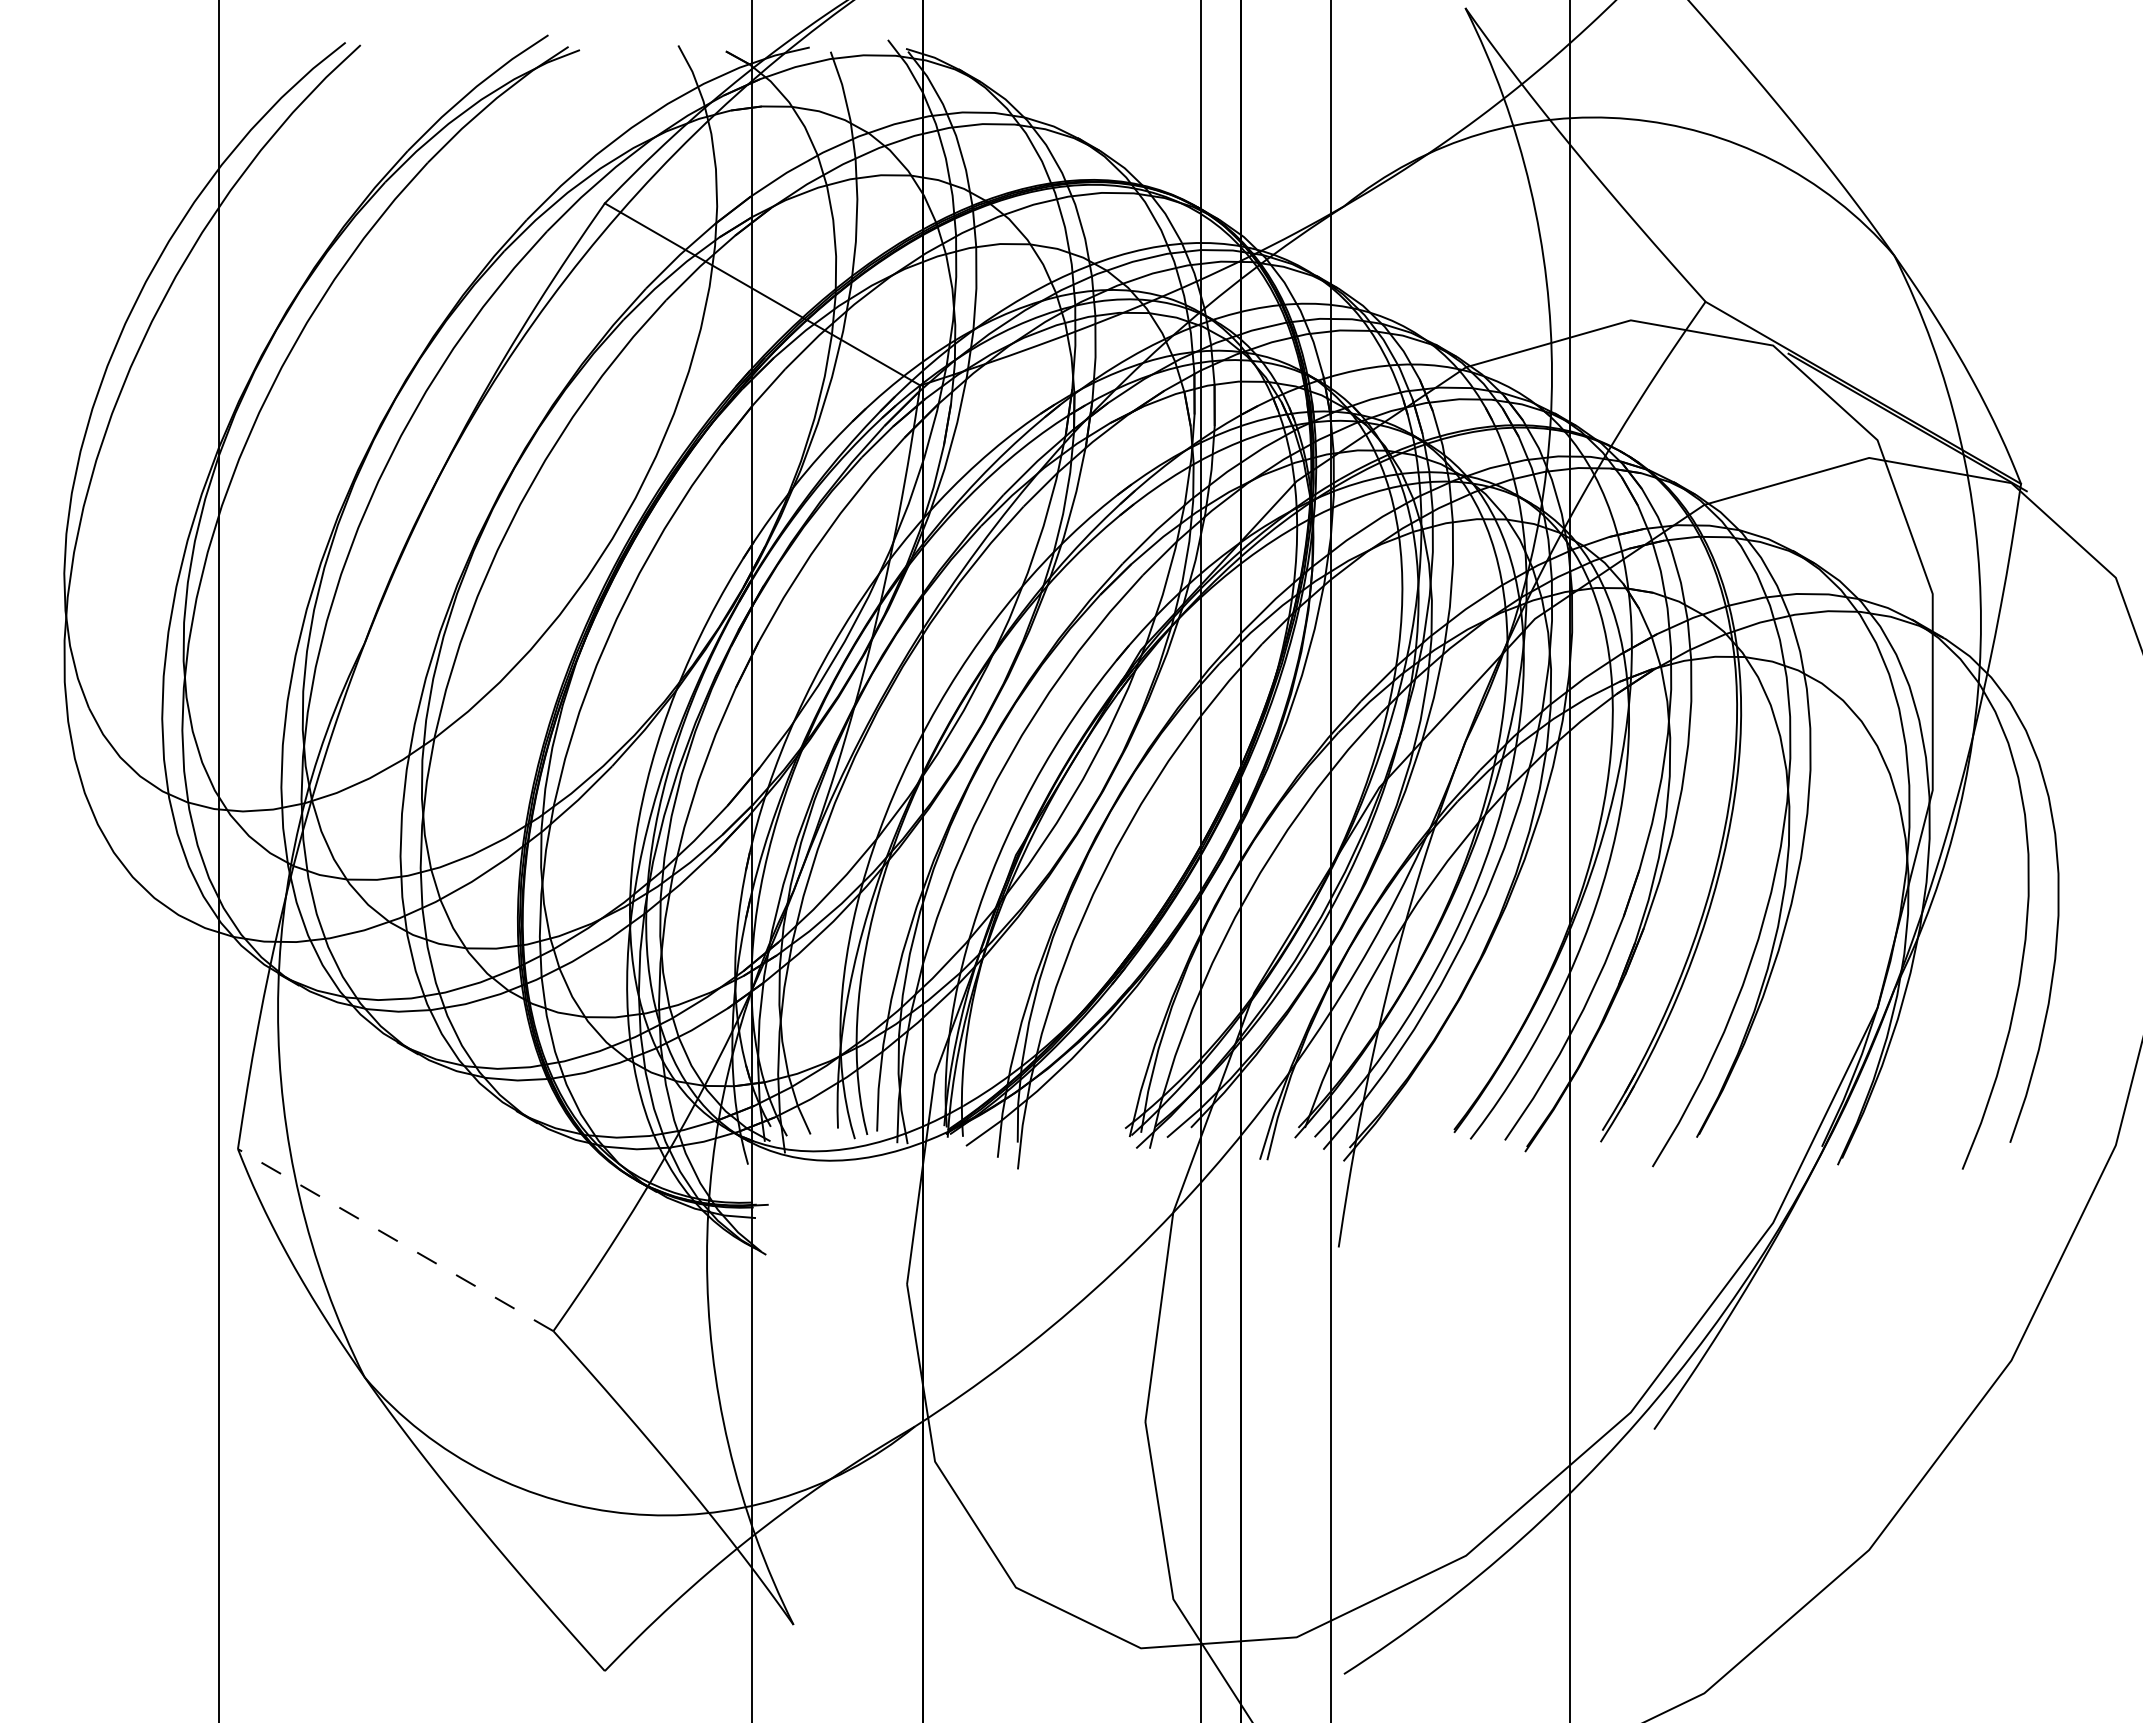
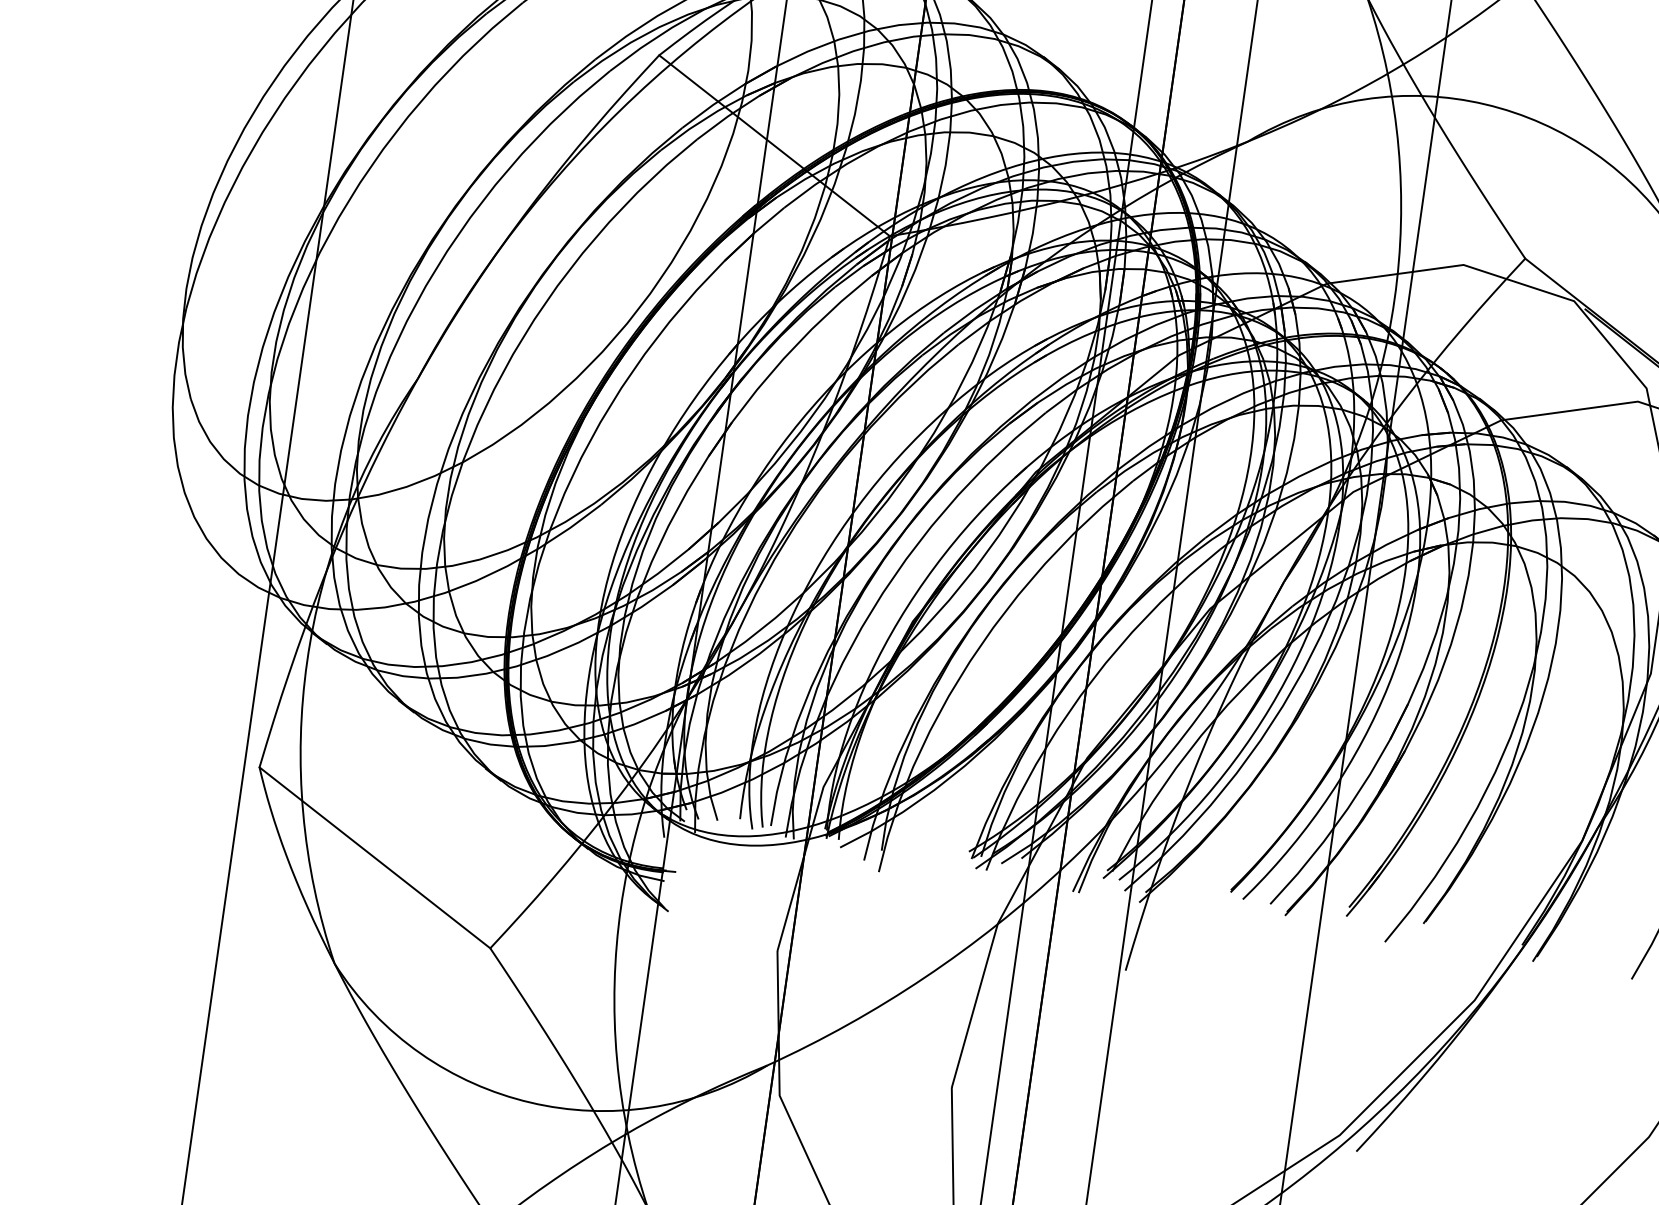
line: (395, 1239) -> (374, 857), dashed -> solid

